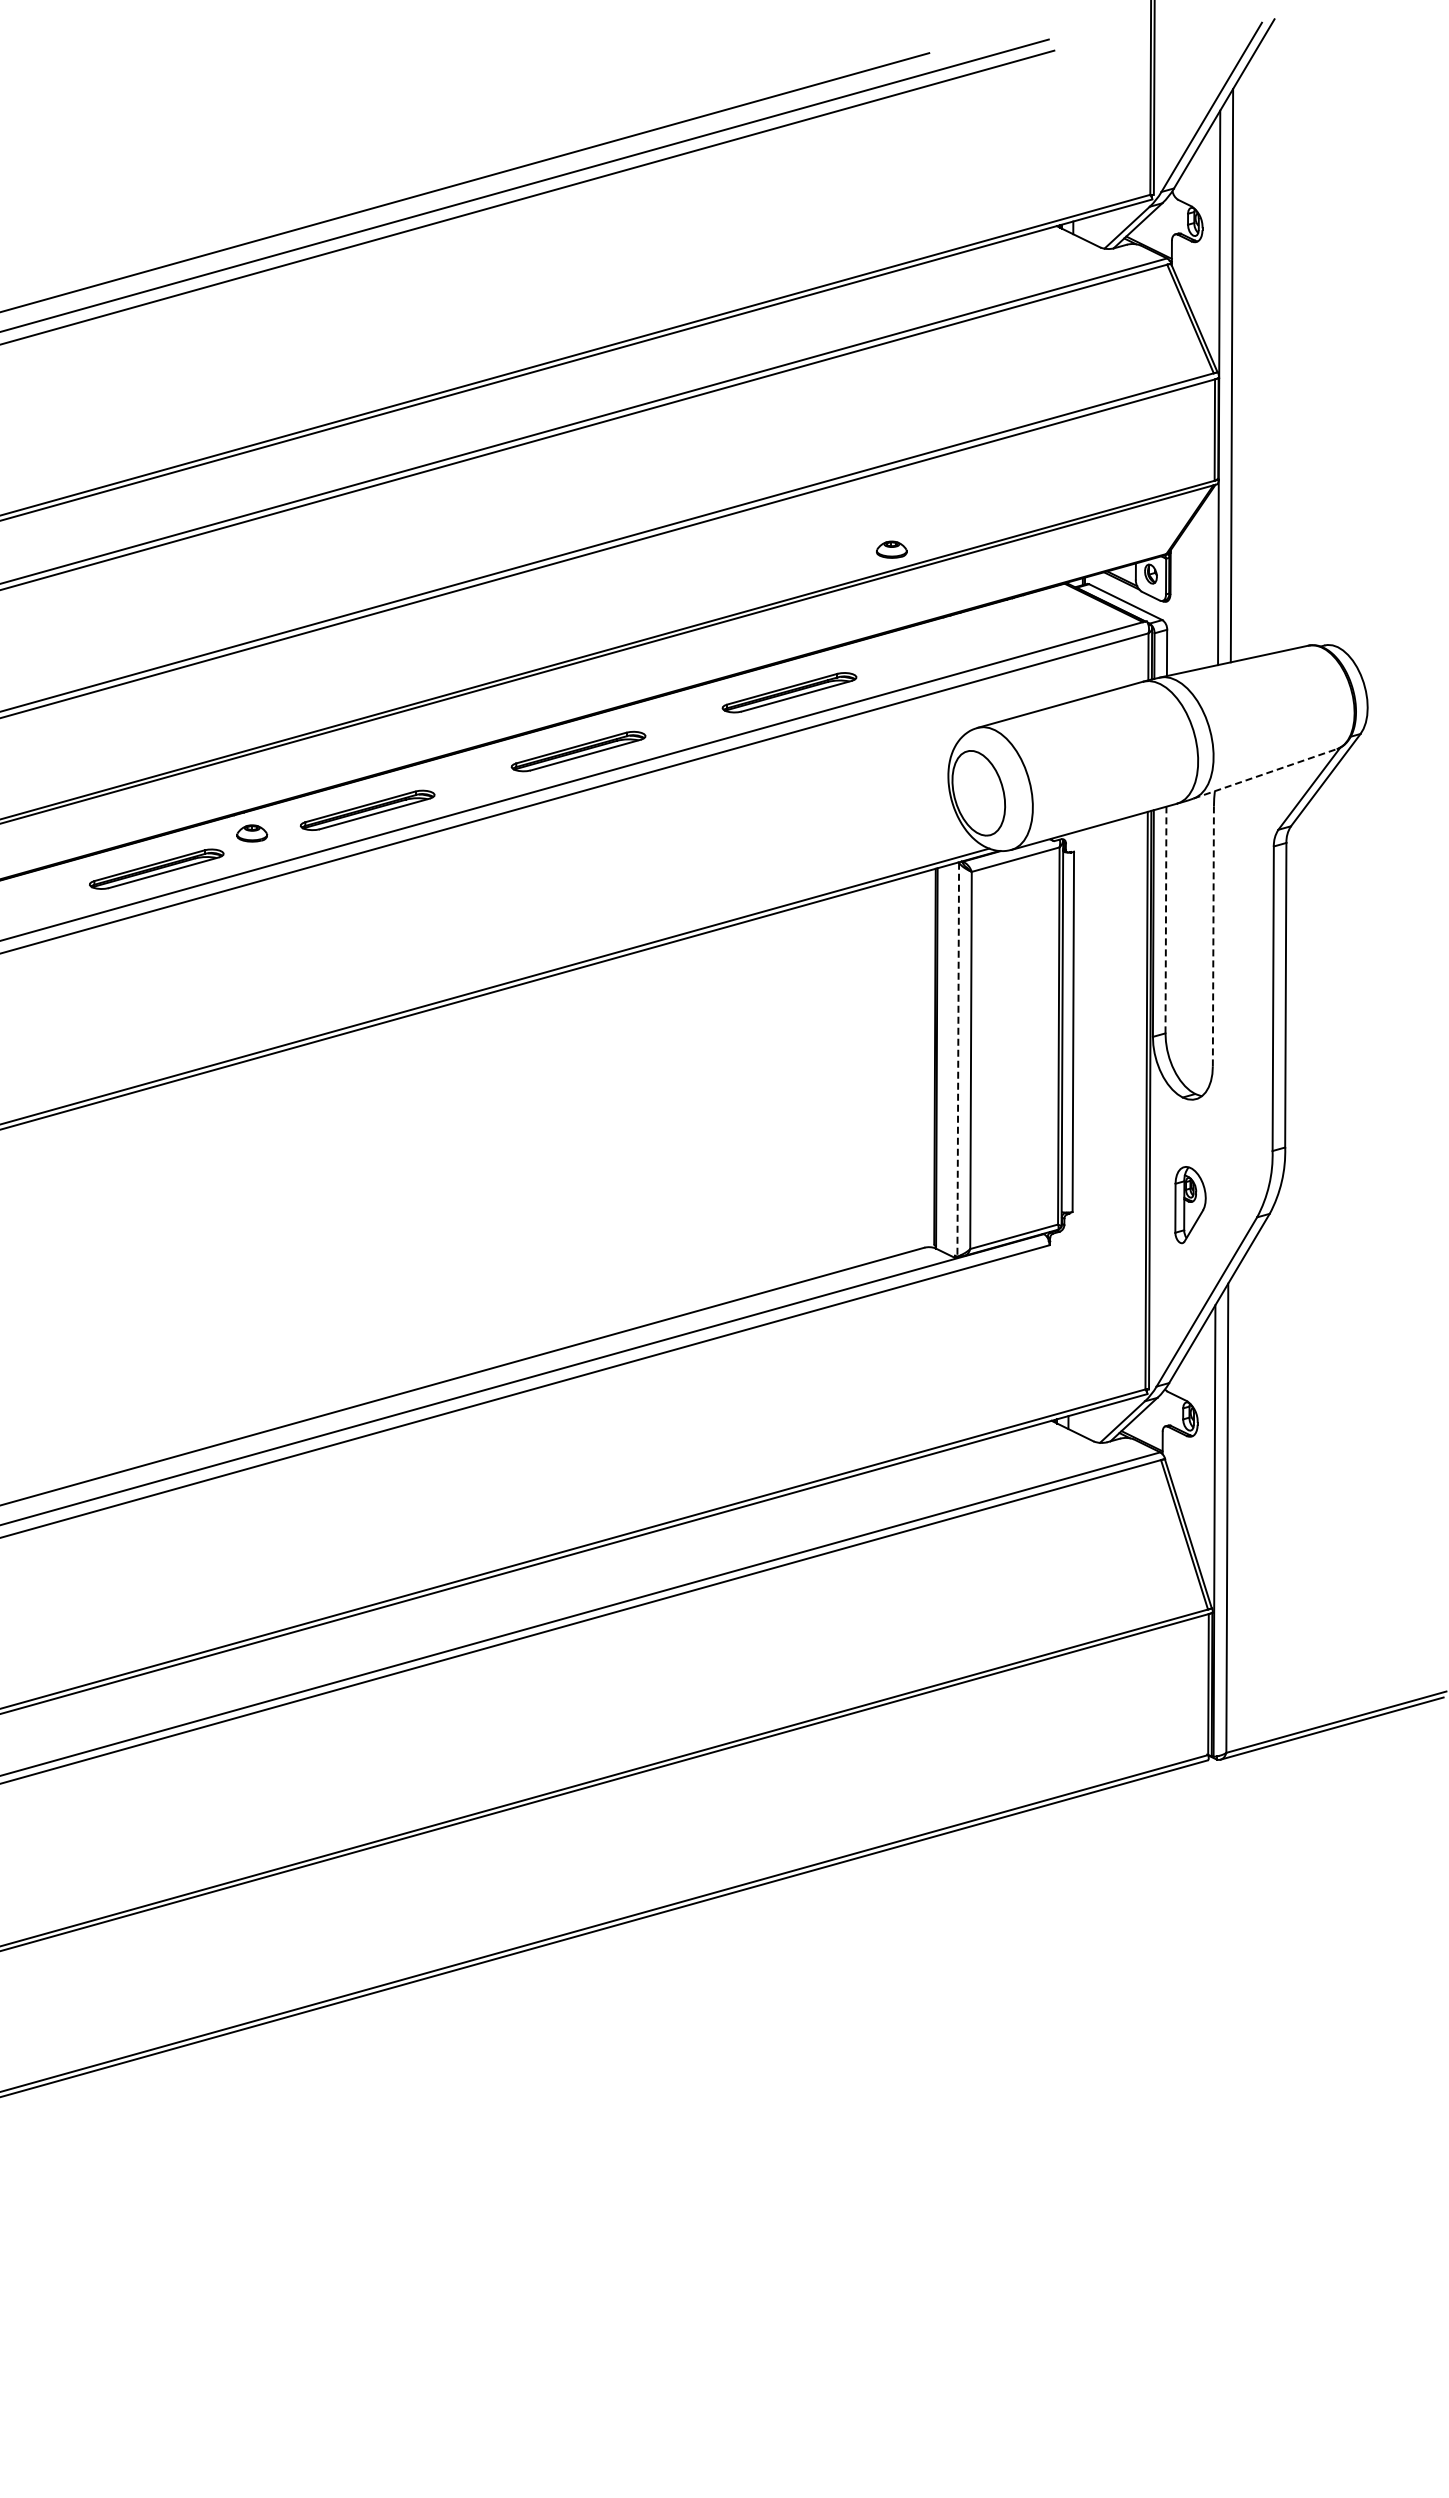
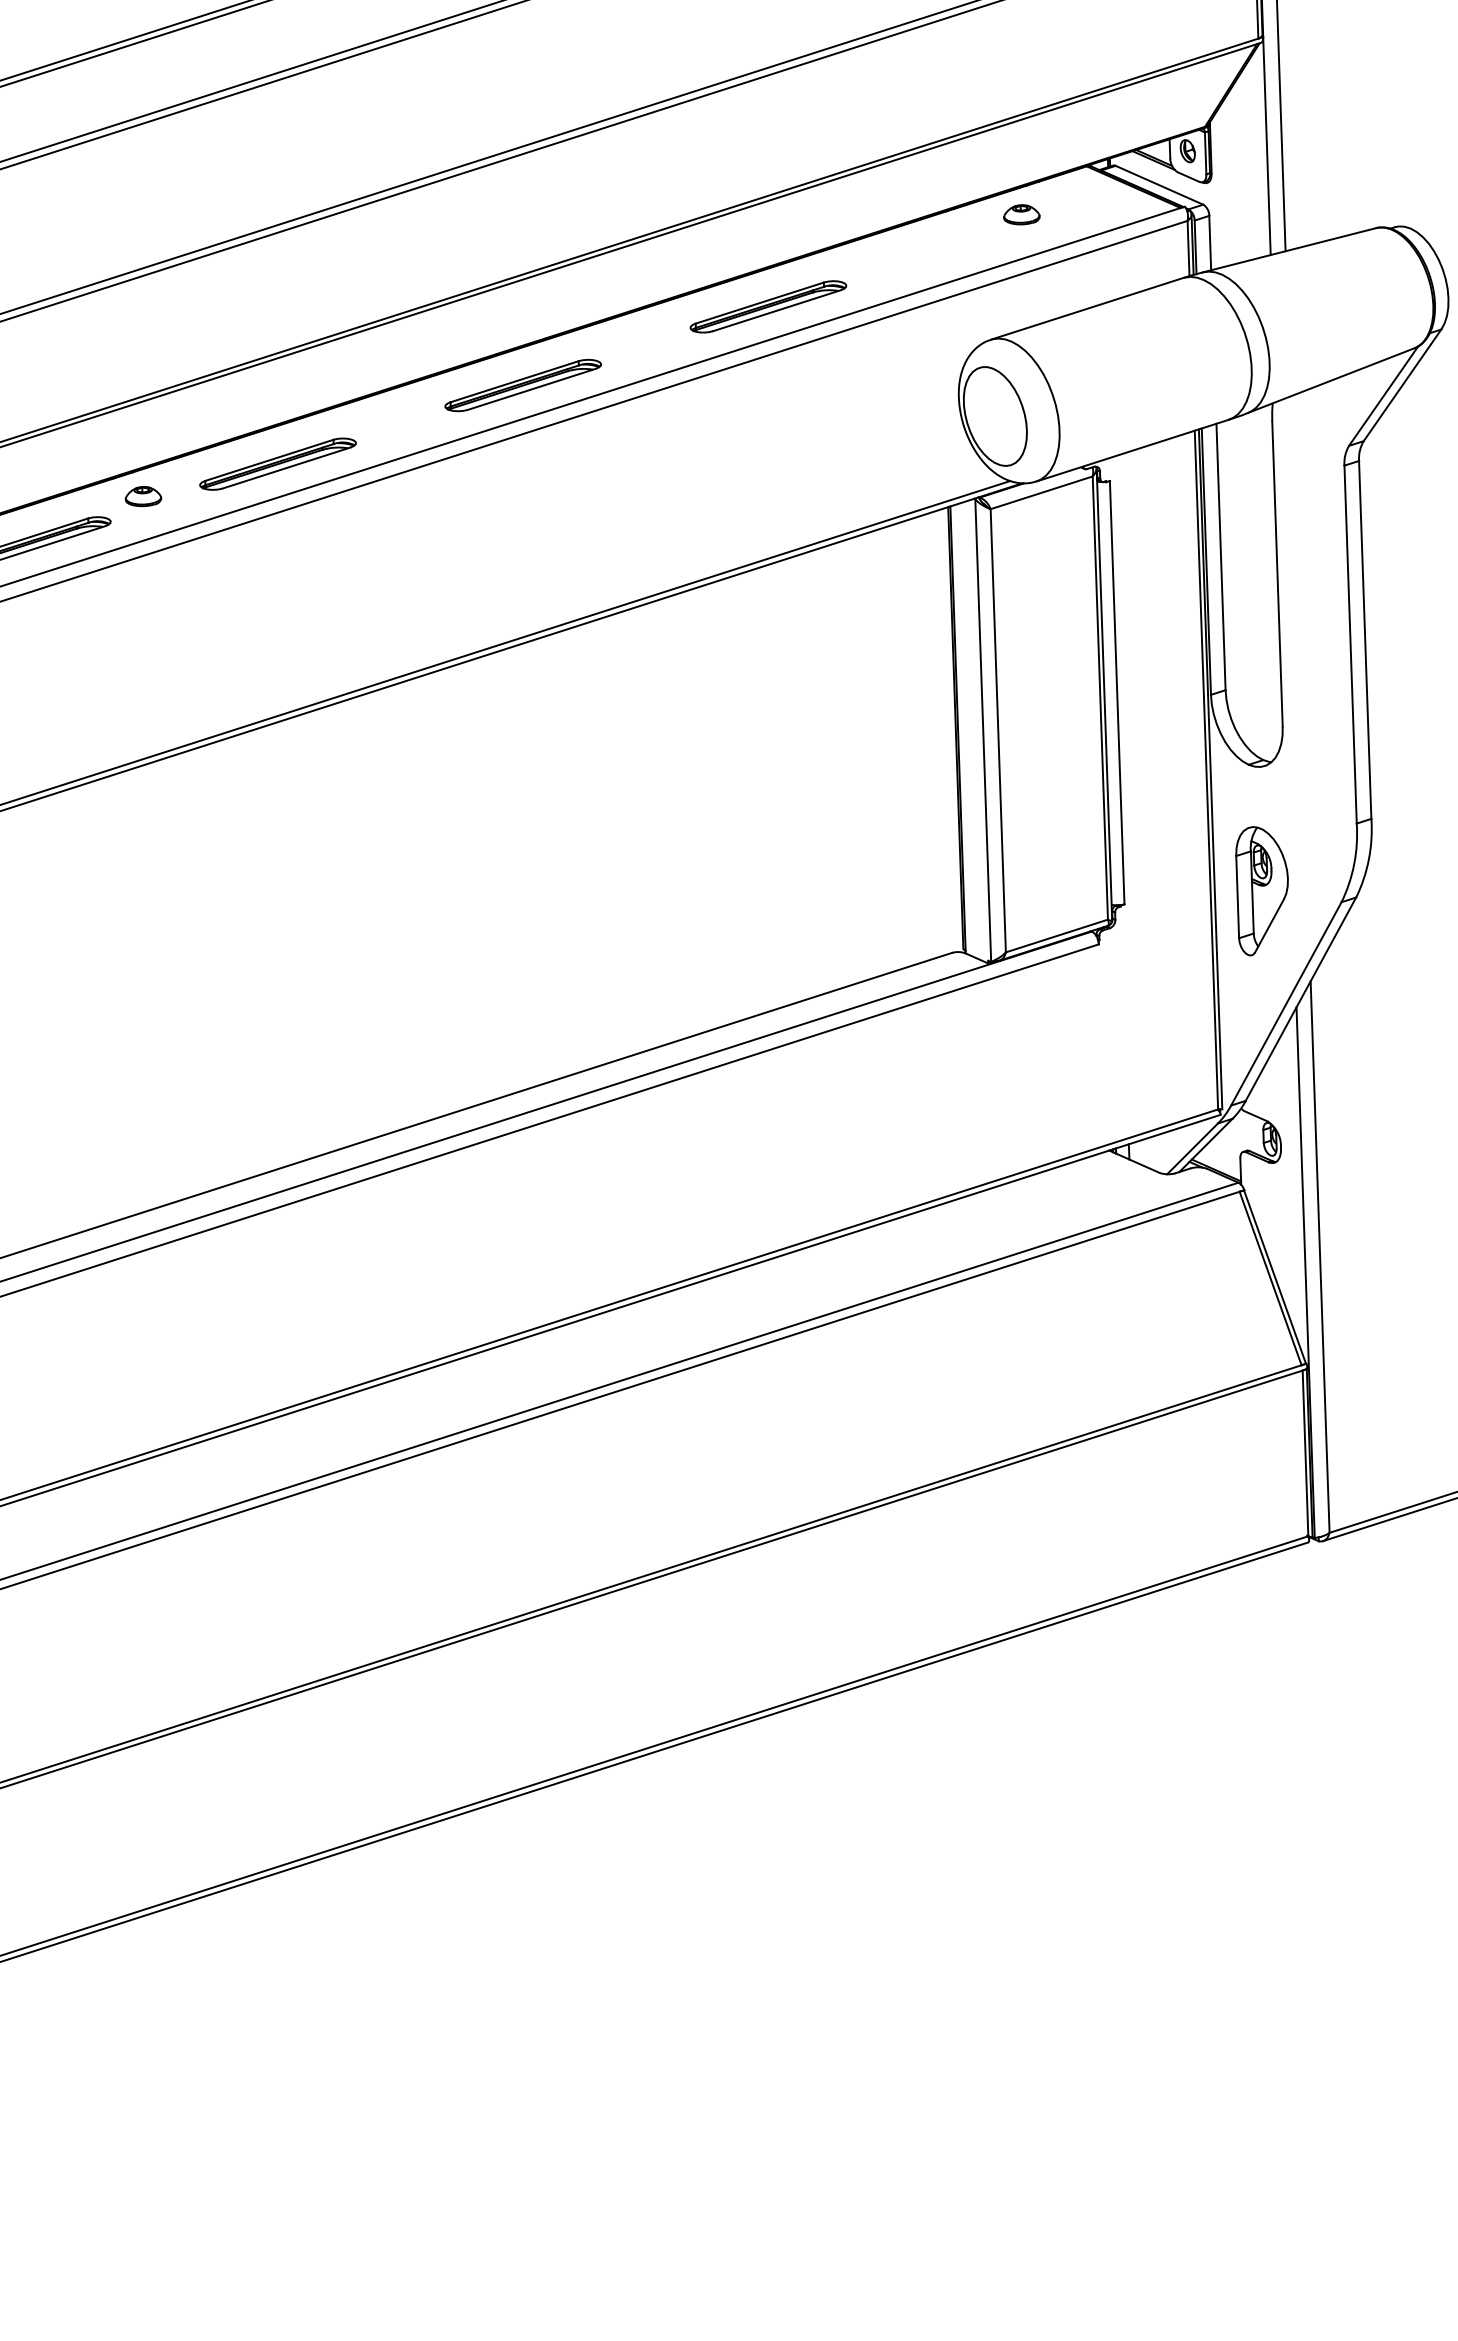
part: (891, 549) -> (1021, 214), moved
line: (1266, 773) -> (1332, 380), dashed -> solid
line: (1165, 919) -> (1220, 556), dashed -> solid
line: (1213, 936) -> (1277, 574), dashed -> solid
line: (958, 1060) -> (983, 731), dashed -> solid
part: (1190, 1204) -> (1262, 890), size x1.43

